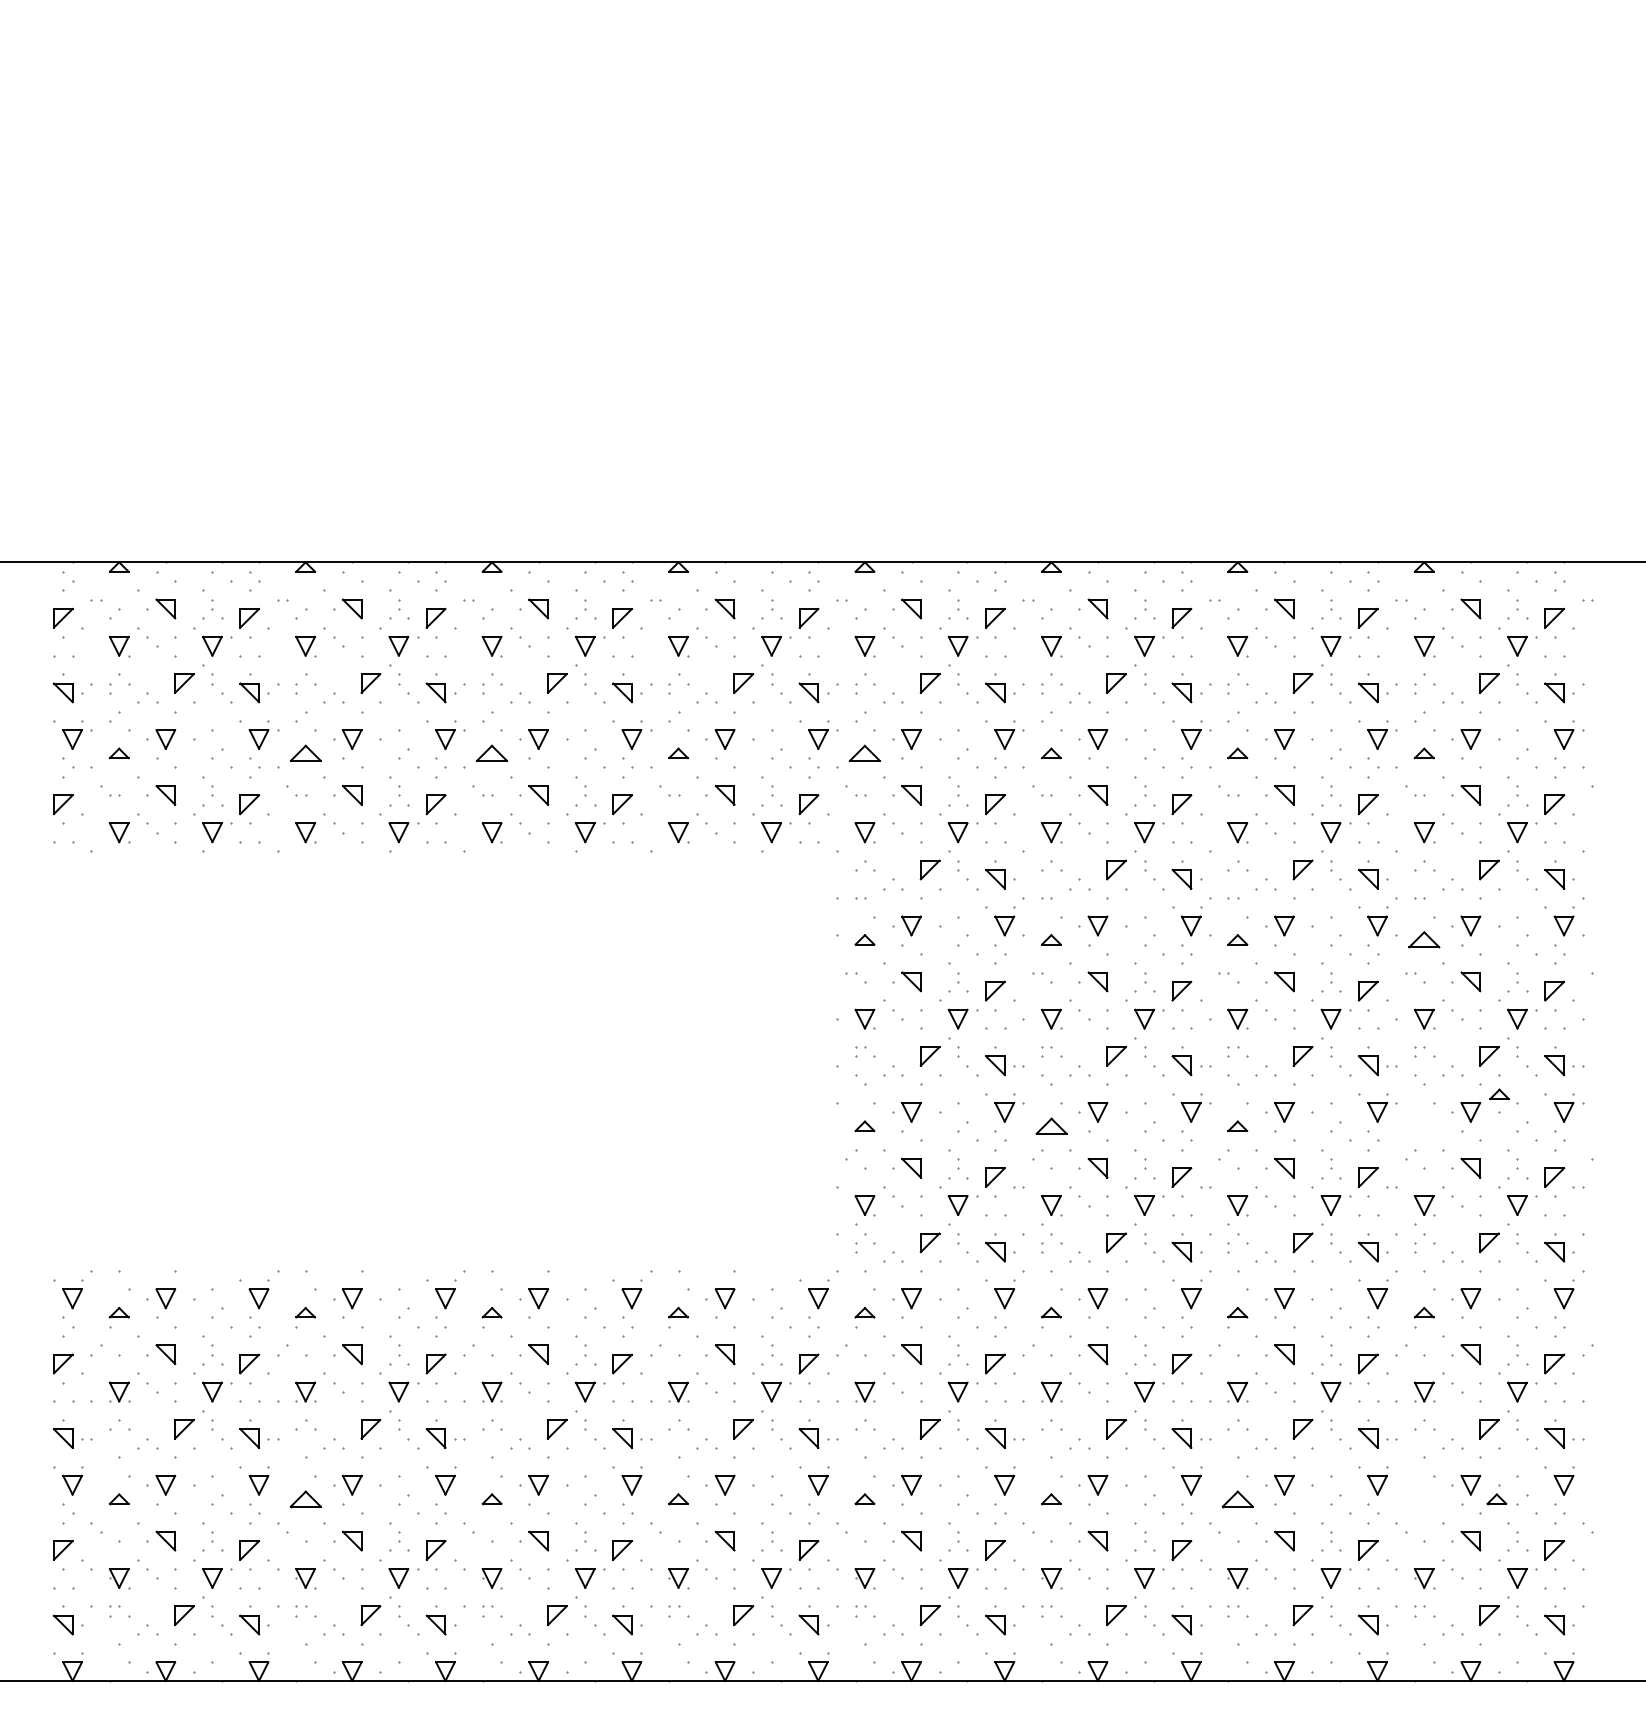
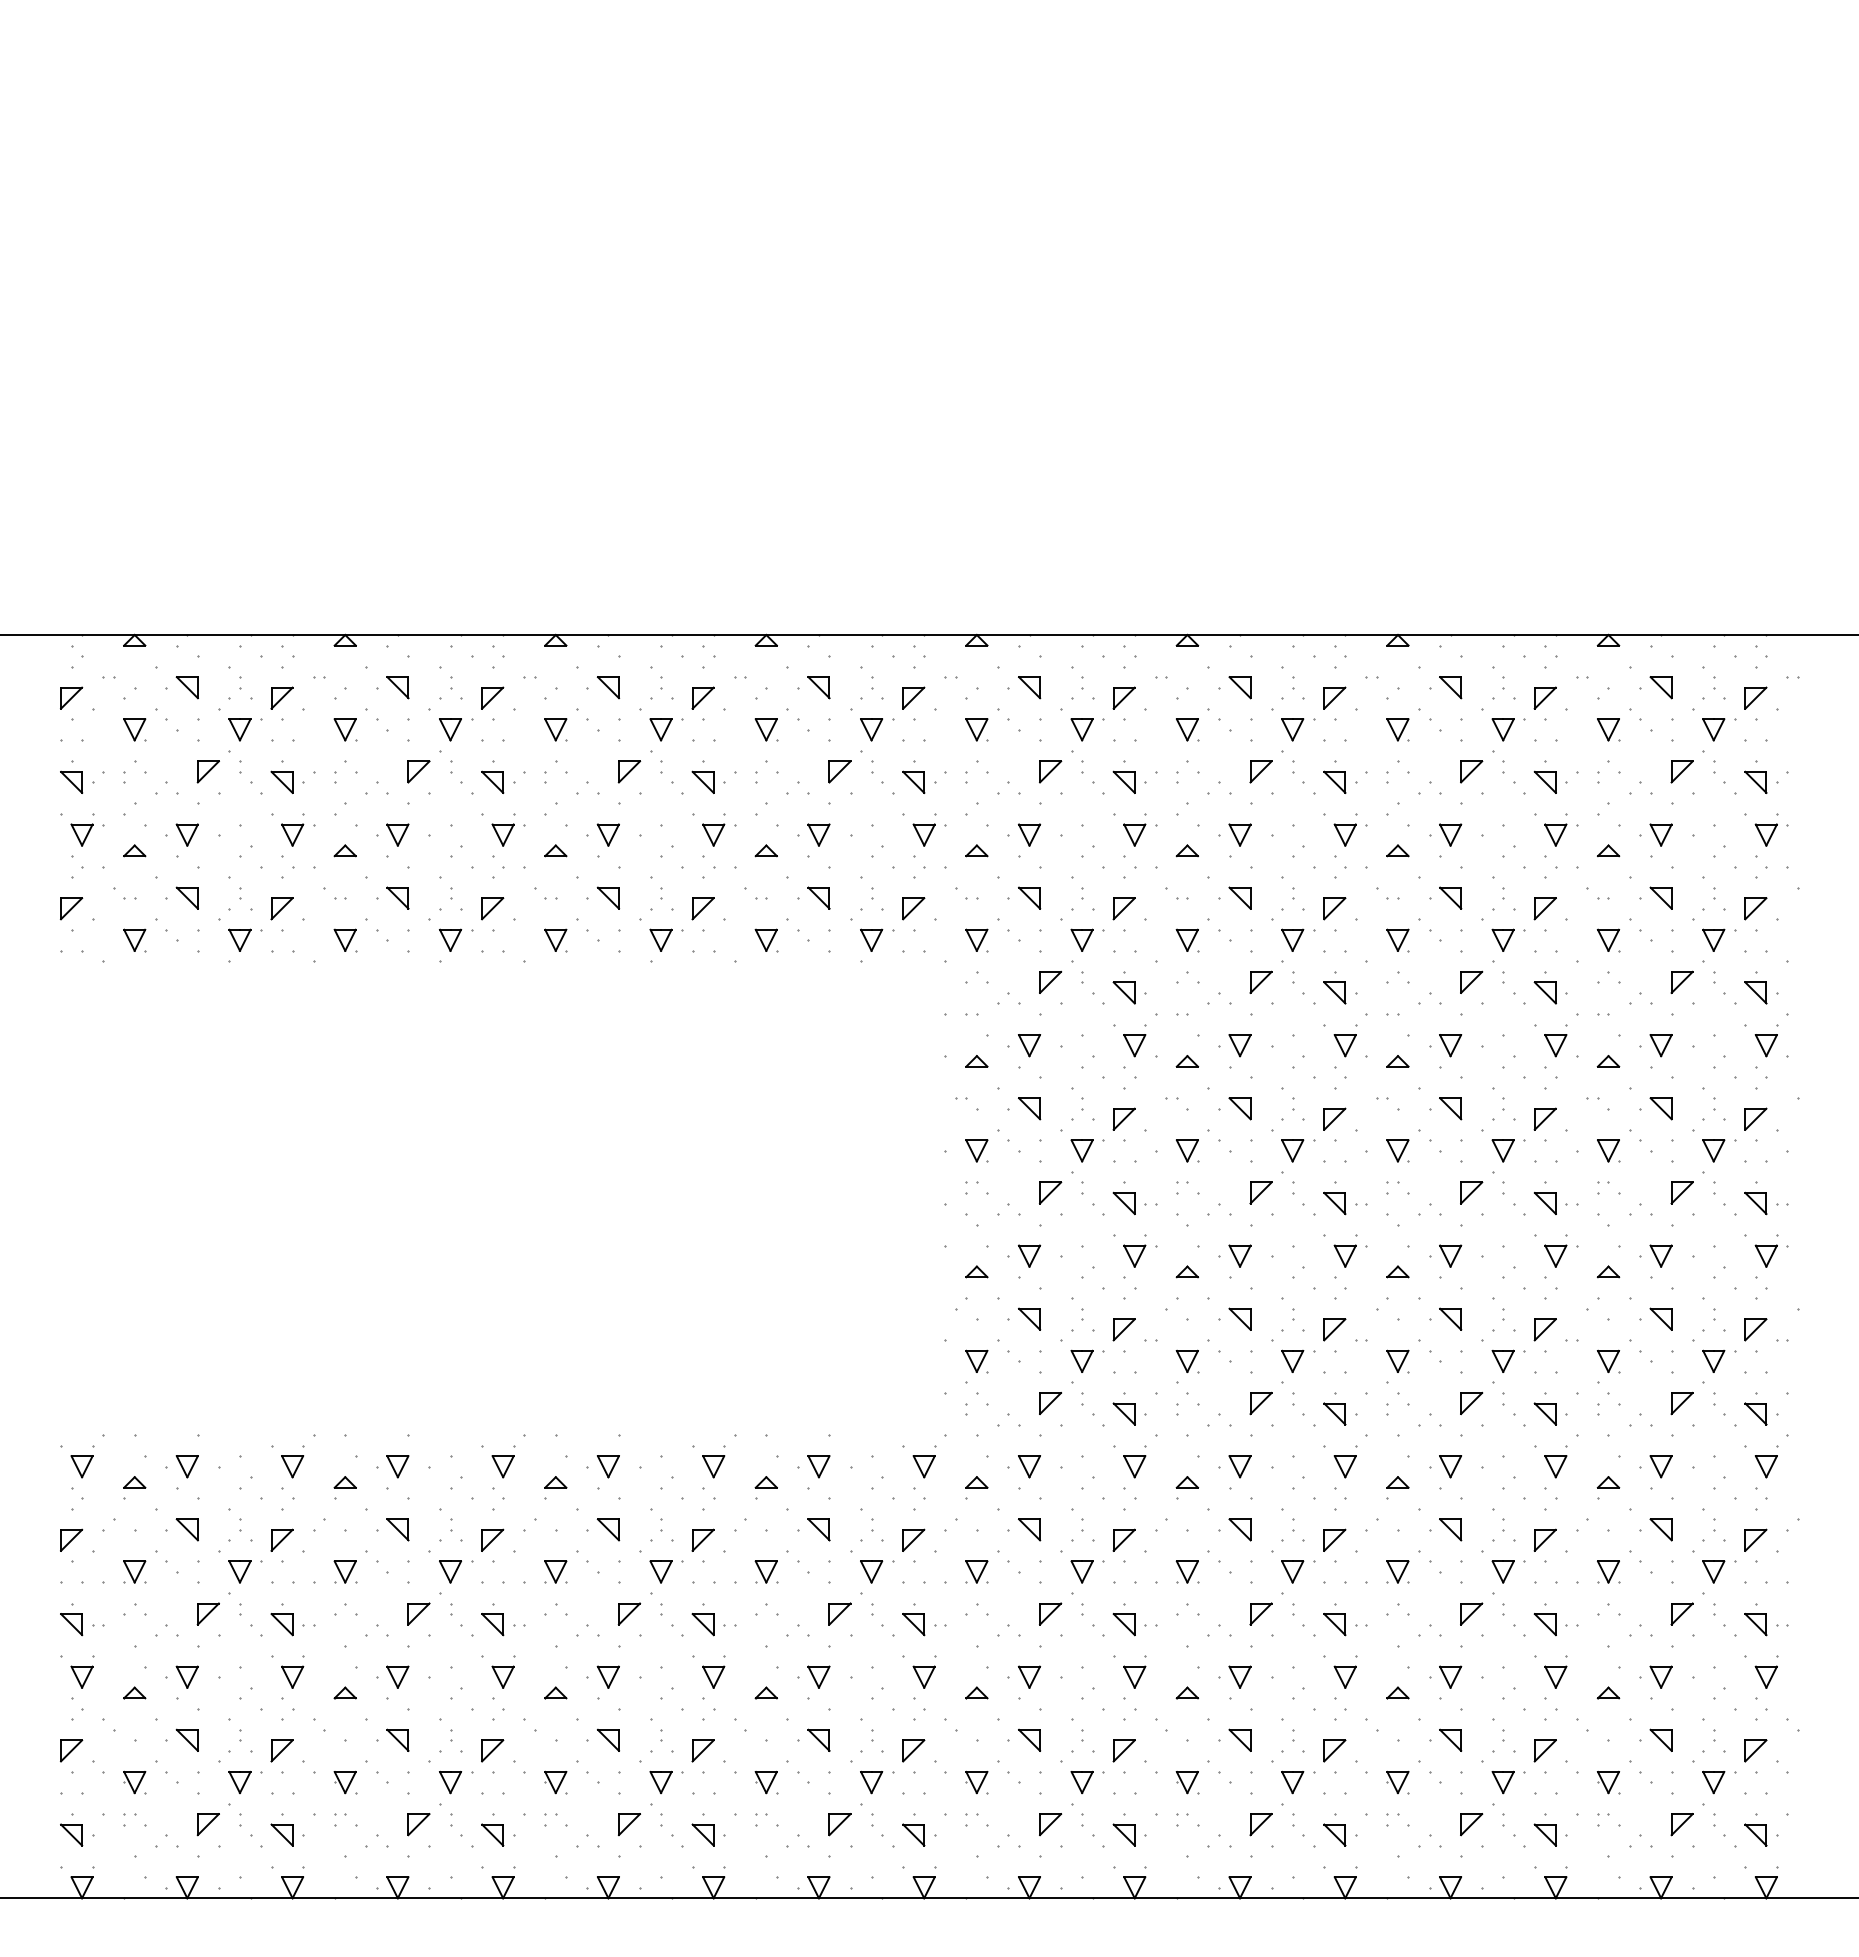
part: (304, 753) -> (344, 850), size x0.62
part: (491, 753) -> (555, 850), size x0.62
part: (864, 753) -> (976, 850), size x0.62
part: (1424, 939) -> (1608, 1061), size x0.62
part: (1499, 1094) -> (1608, 1271), moved
part: (1050, 1125) -> (1186, 1271), size x0.62
part: (304, 1498) -> (344, 1692), size x0.62
part: (1237, 1498) -> (1397, 1692), size x0.62
part: (1496, 1498) -> (1608, 1692), moved

